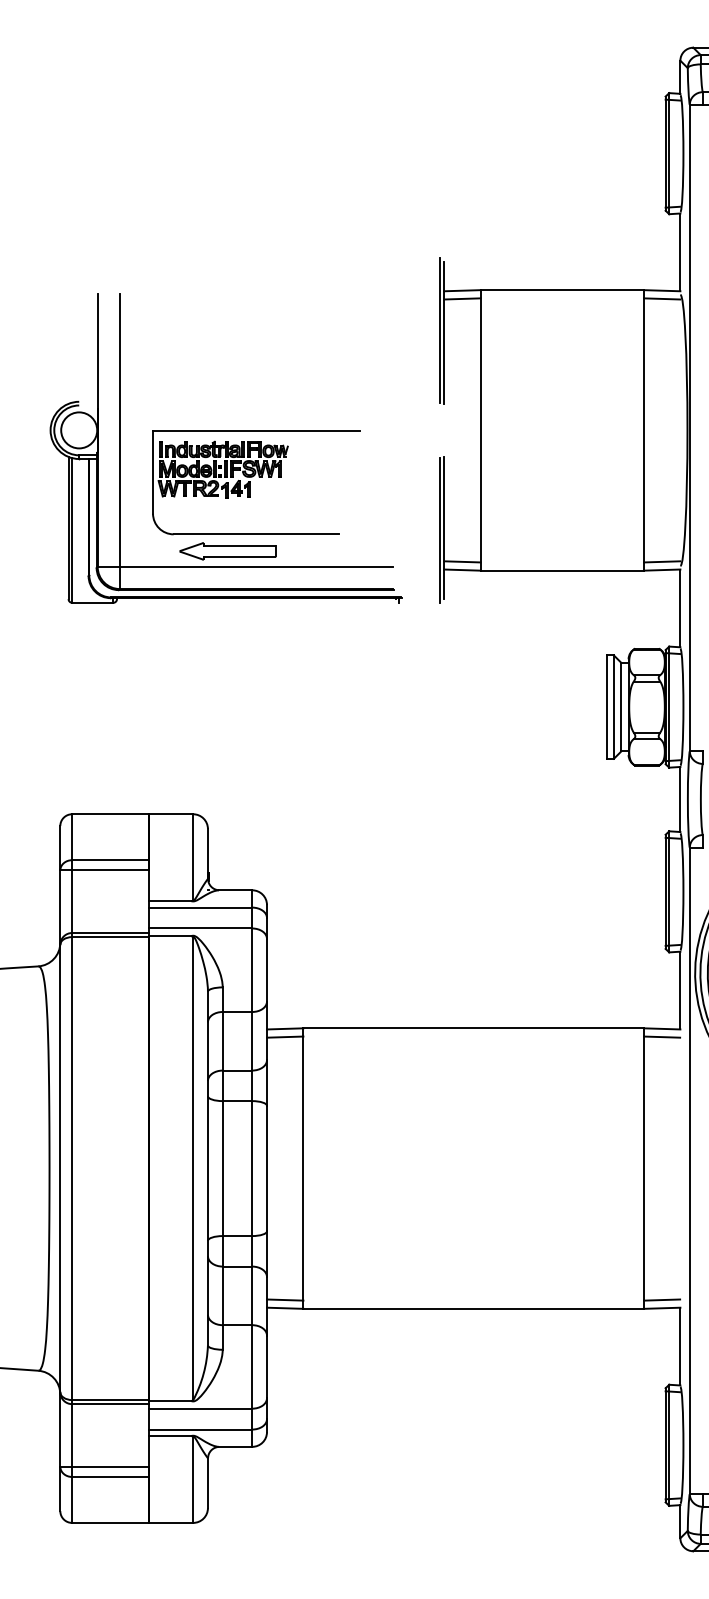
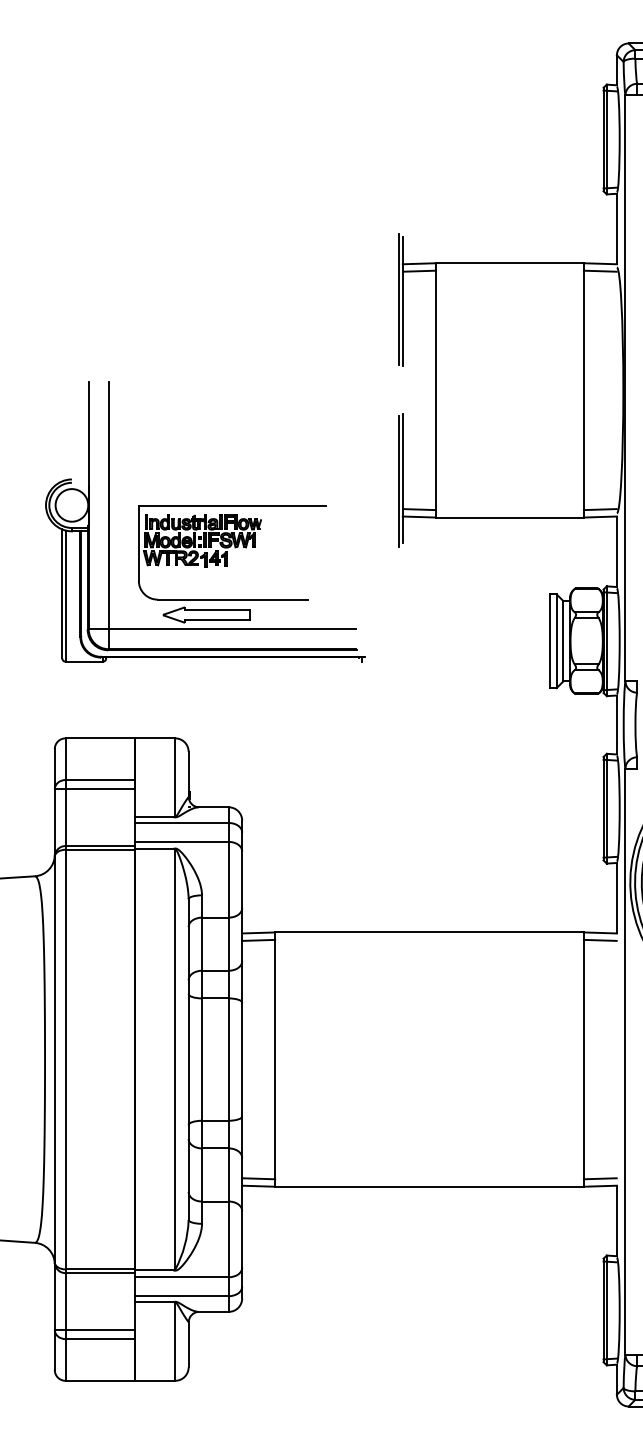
part: (226, 448) -> (205, 521), moved

